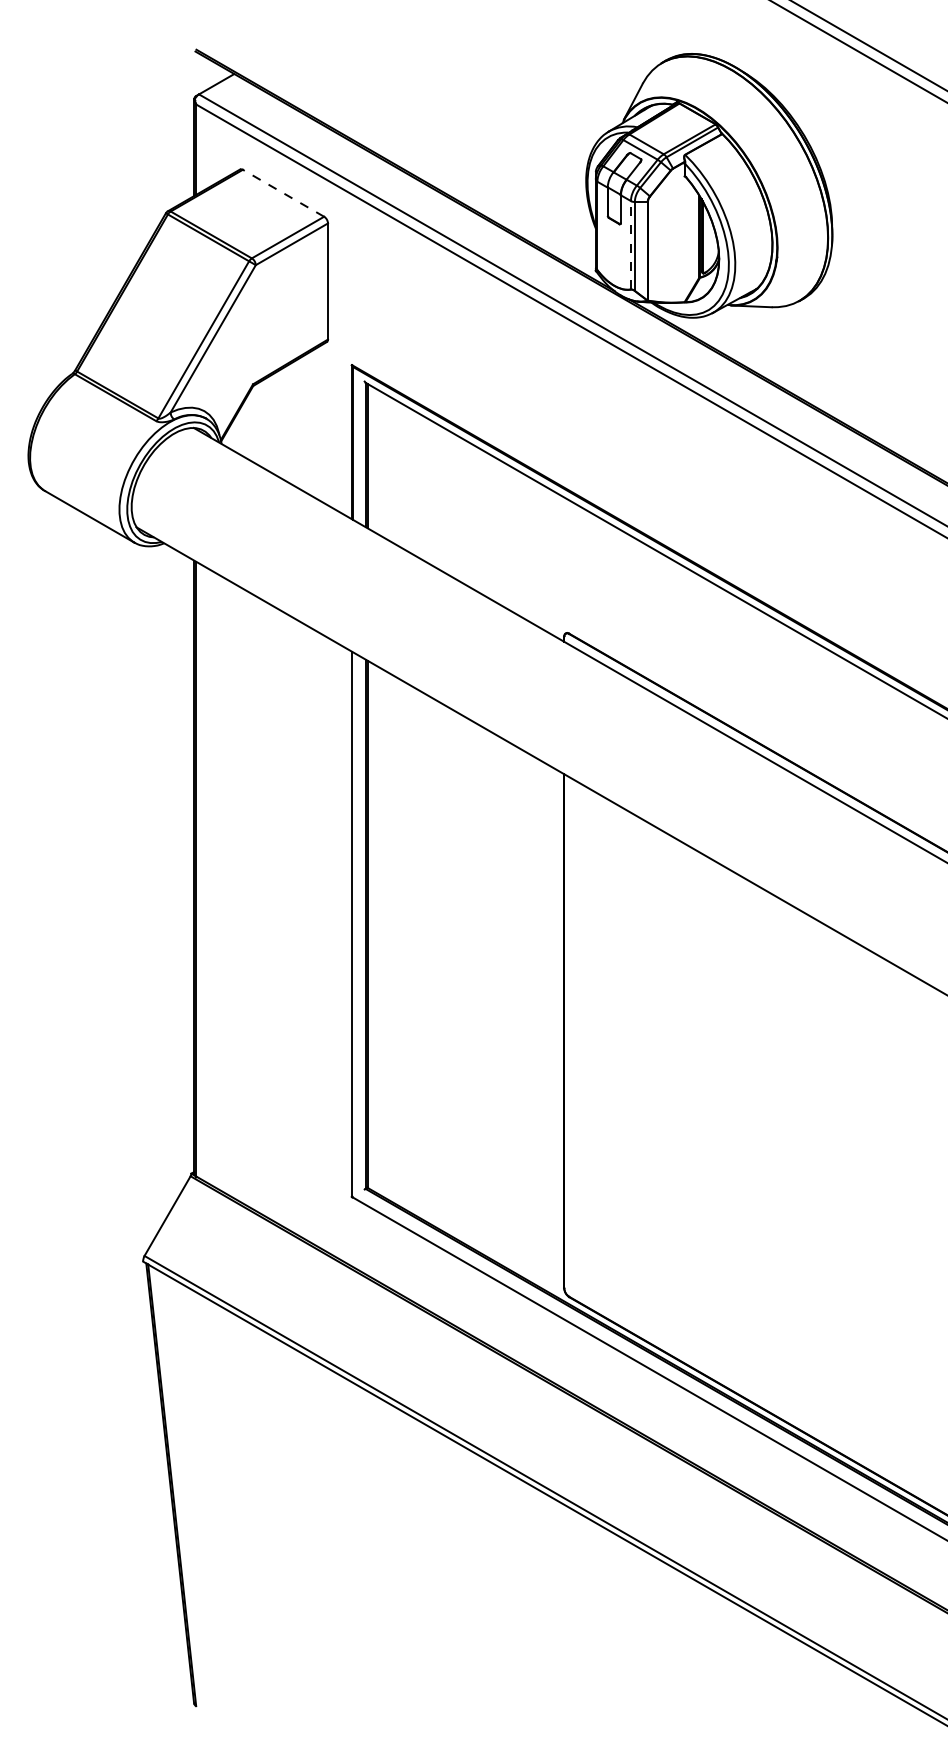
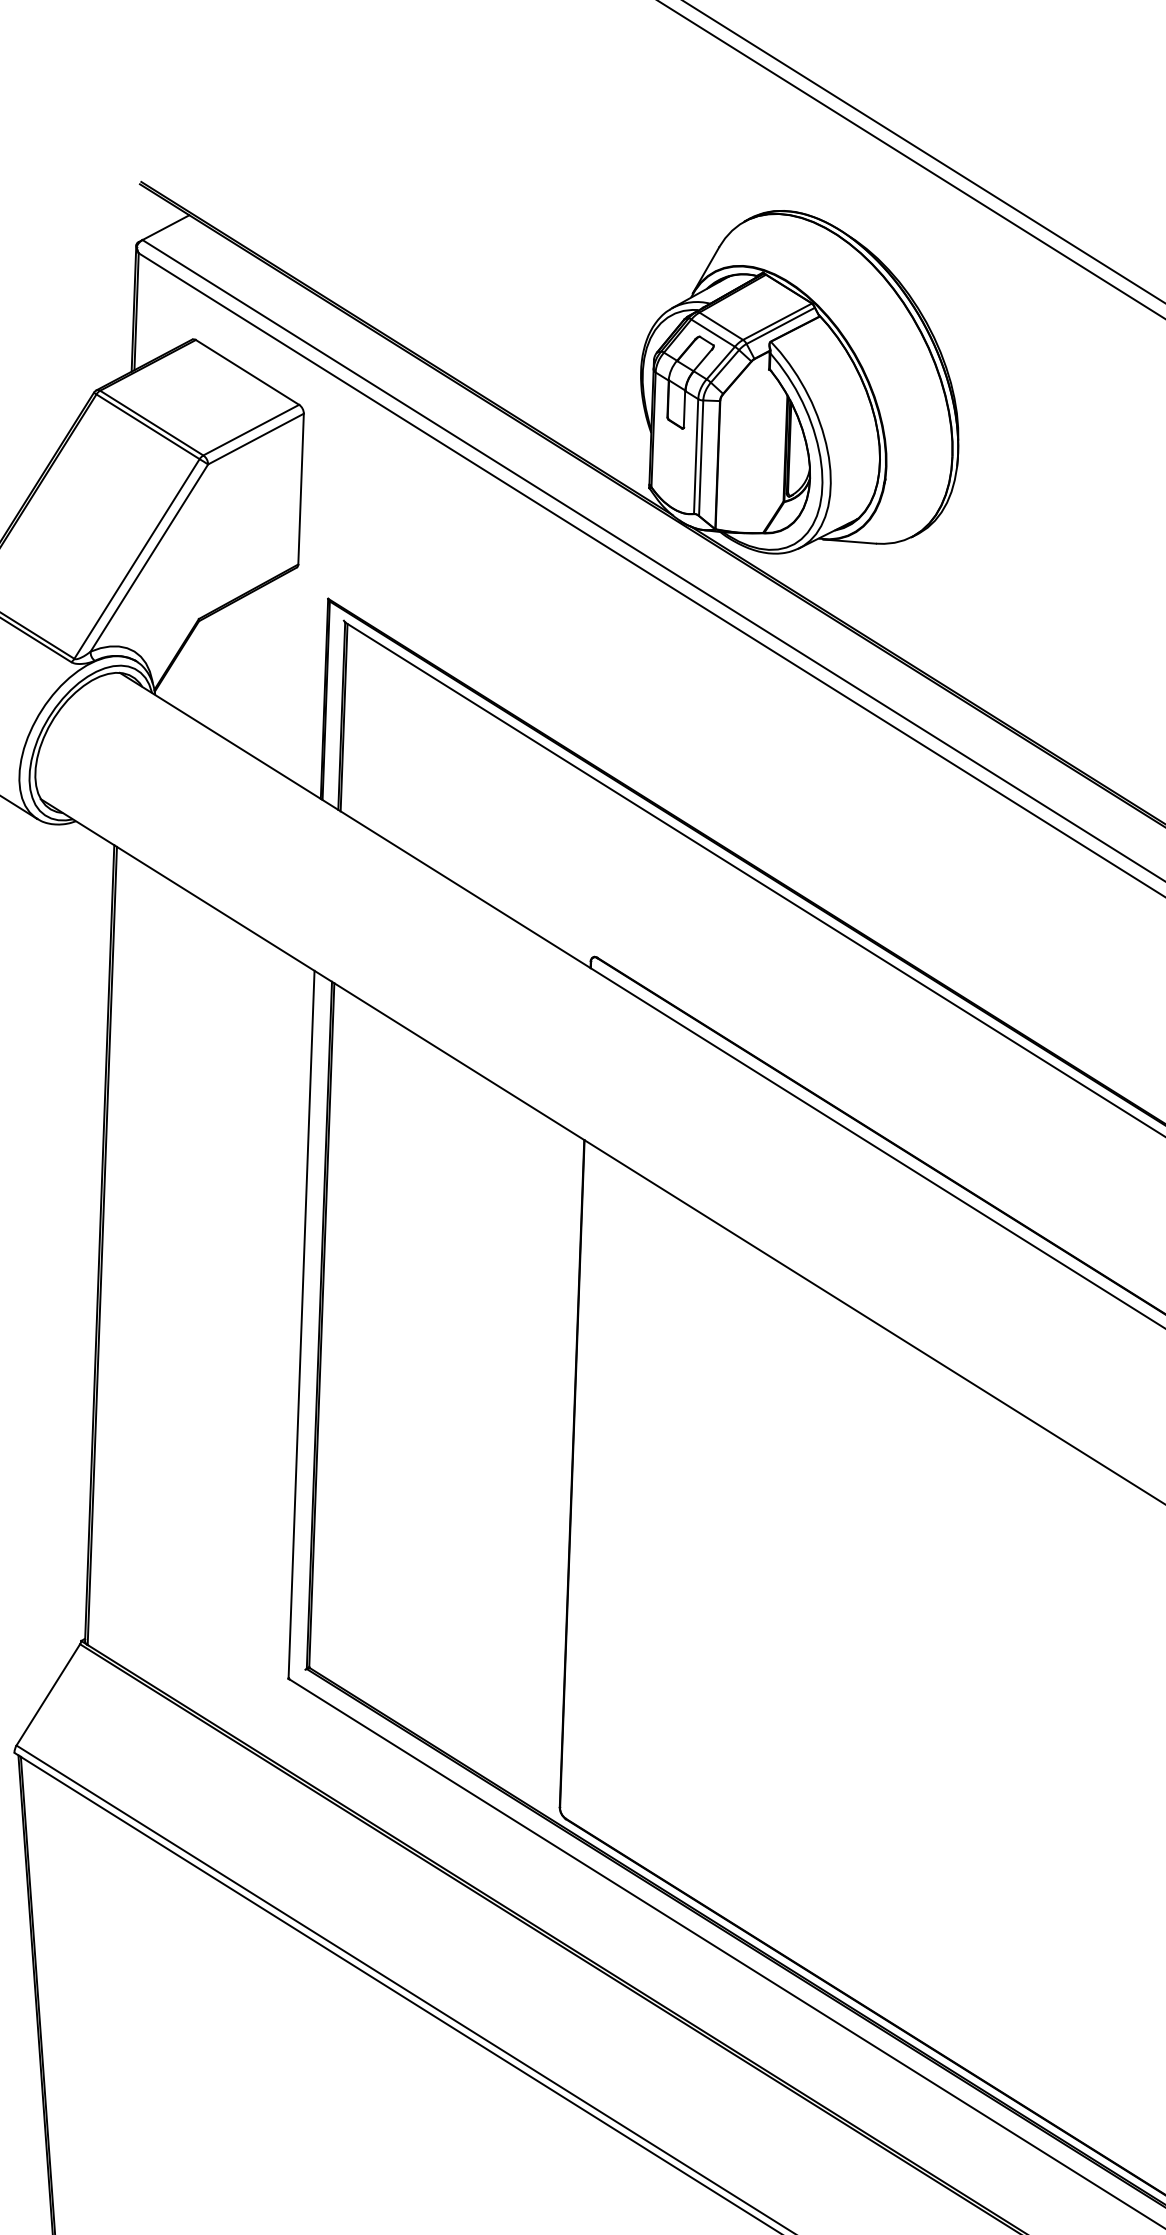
line: (283, 193) -> (247, 372), dashed -> solid
line: (630, 244) -> (695, 455), dashed -> solid

